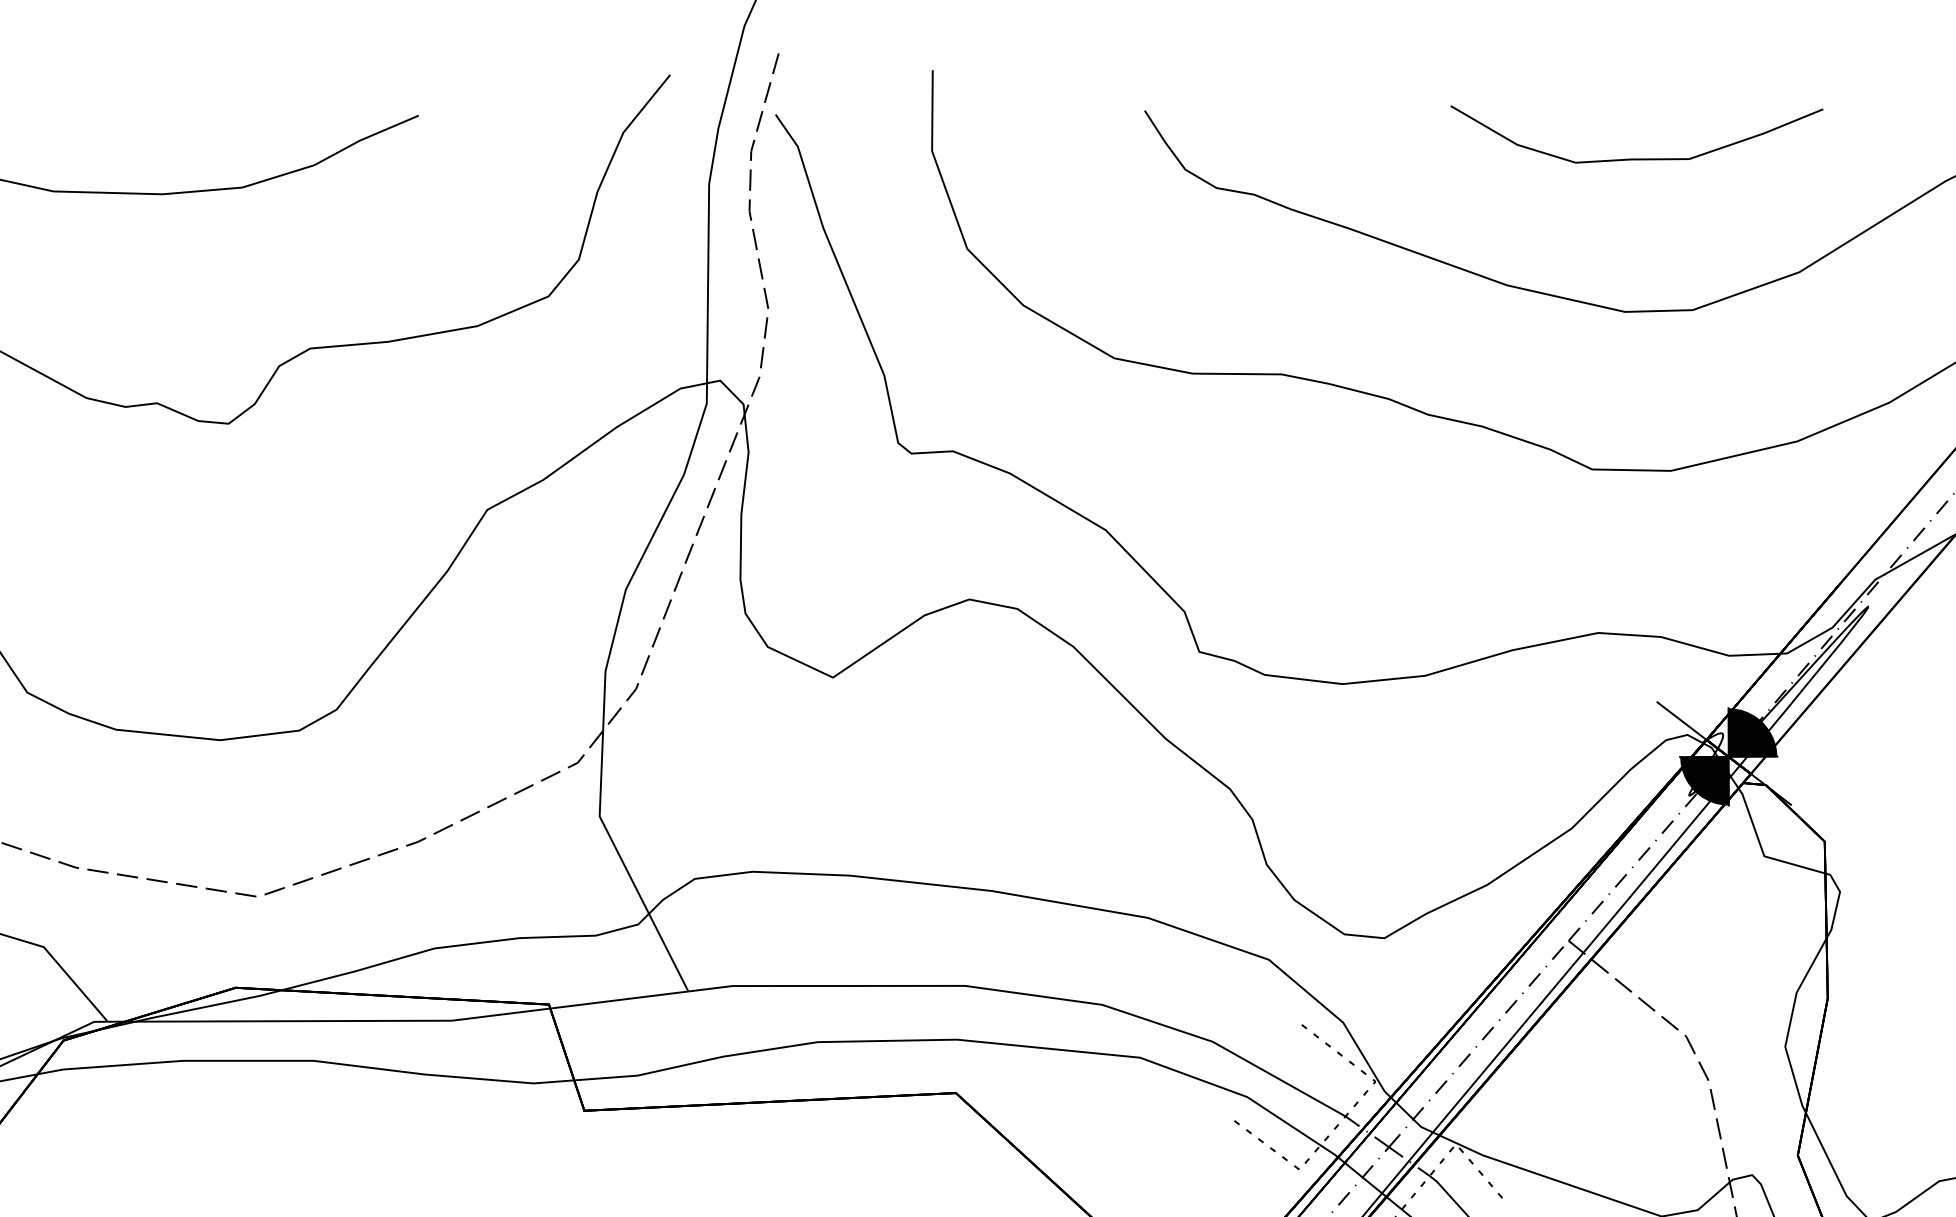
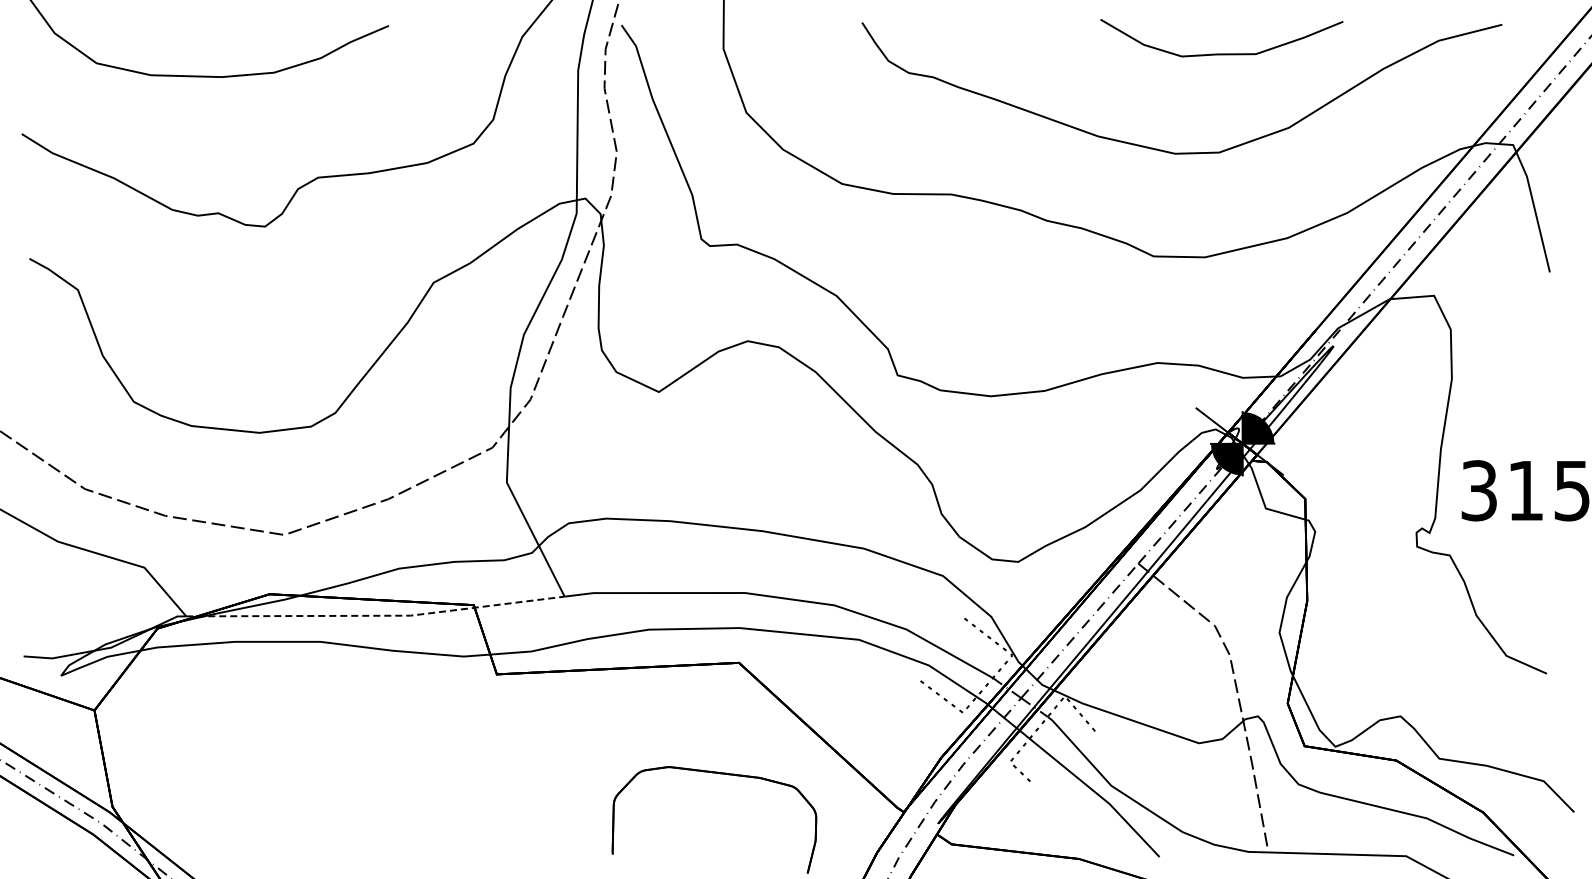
curve: (1636, 158) -> (1221, 53), moved
line: (399, 1020) -> (376, 615), solid -> dashed

